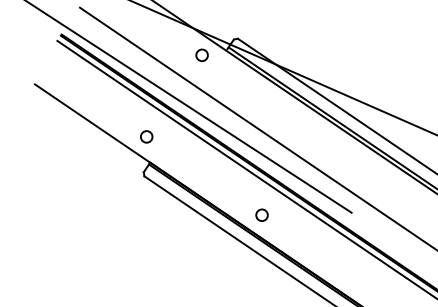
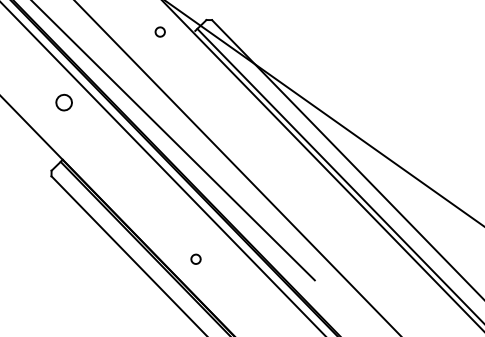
circle: (201, 54) -> (159, 30), size x0.6
circle: (146, 136) -> (64, 102), moved
circle: (261, 214) -> (195, 258), size x0.6

